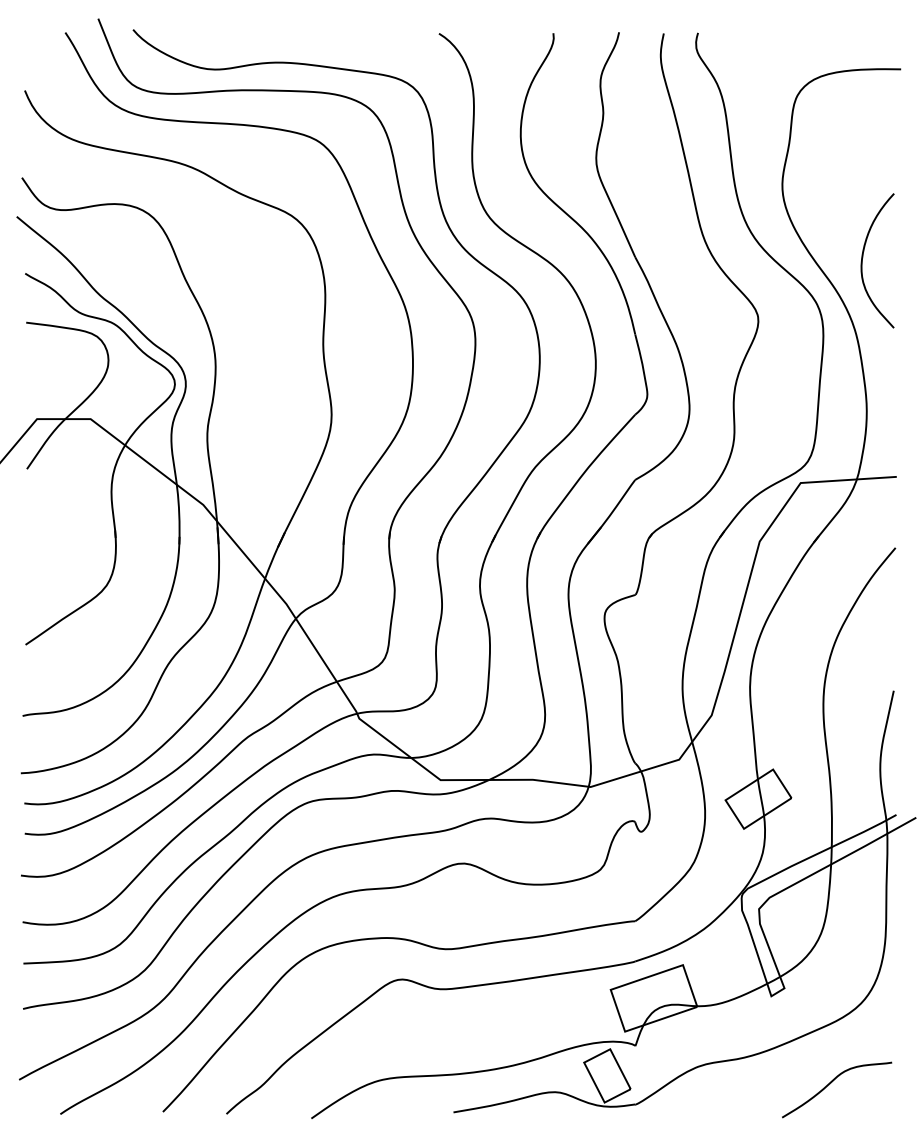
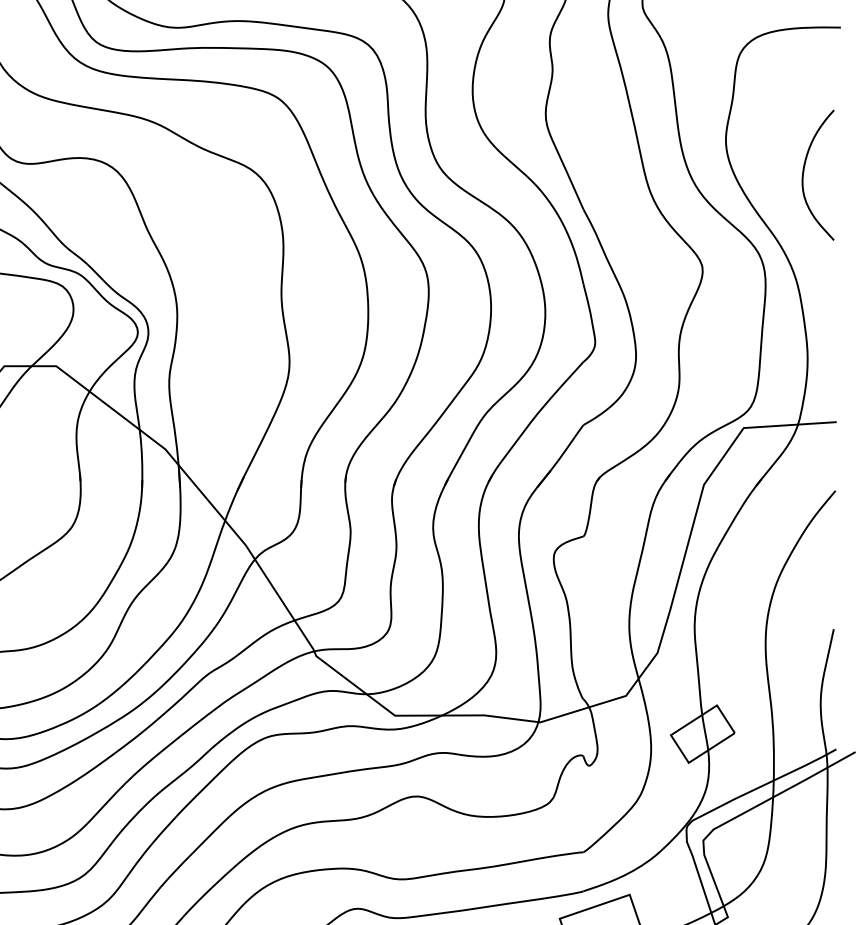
curve: (863, 257) -> (804, 171), moved

